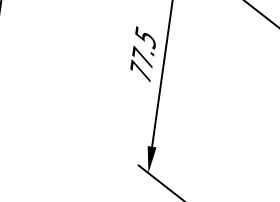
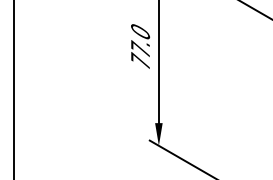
text: (145, 38) -> (140, 32), 77.5 -> 77.0

